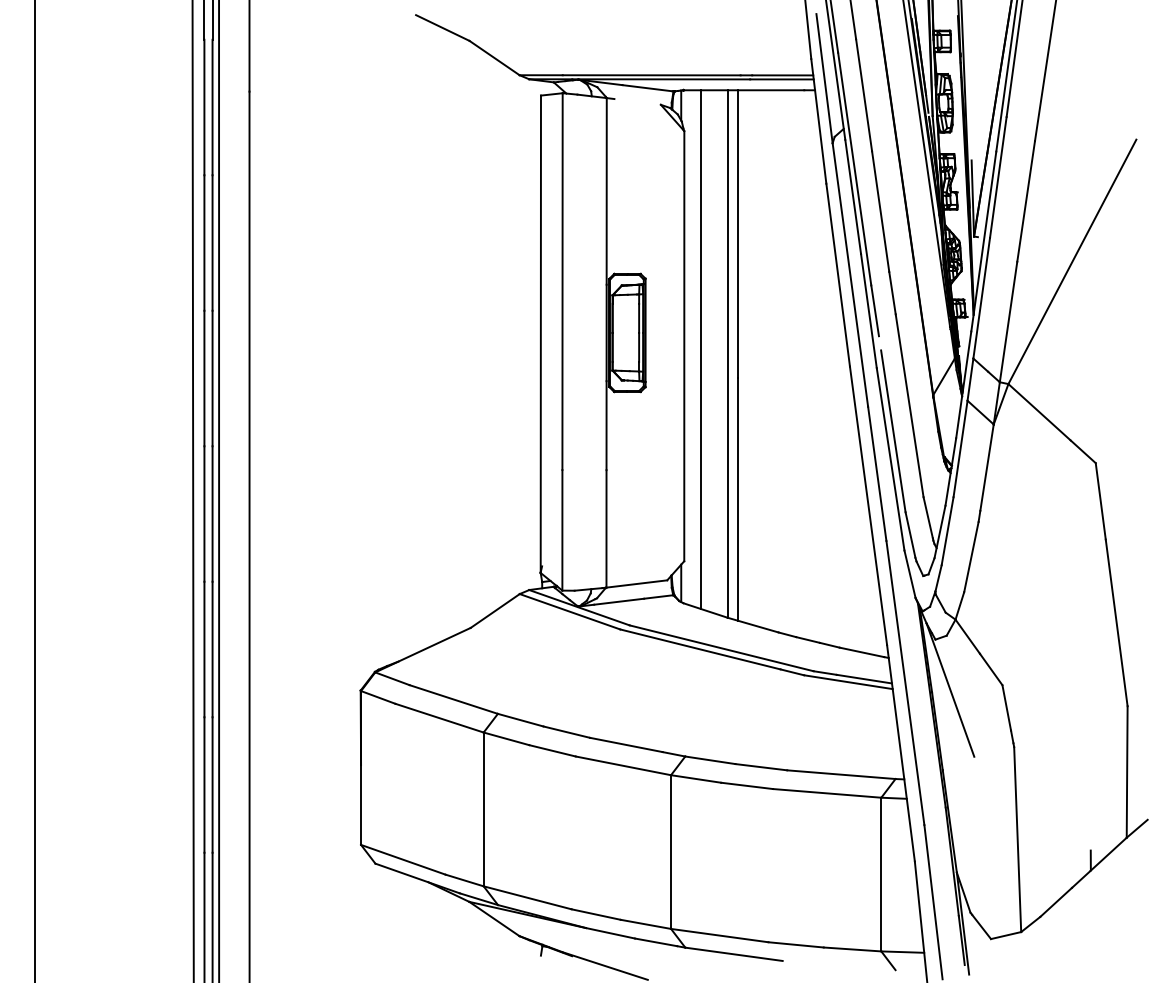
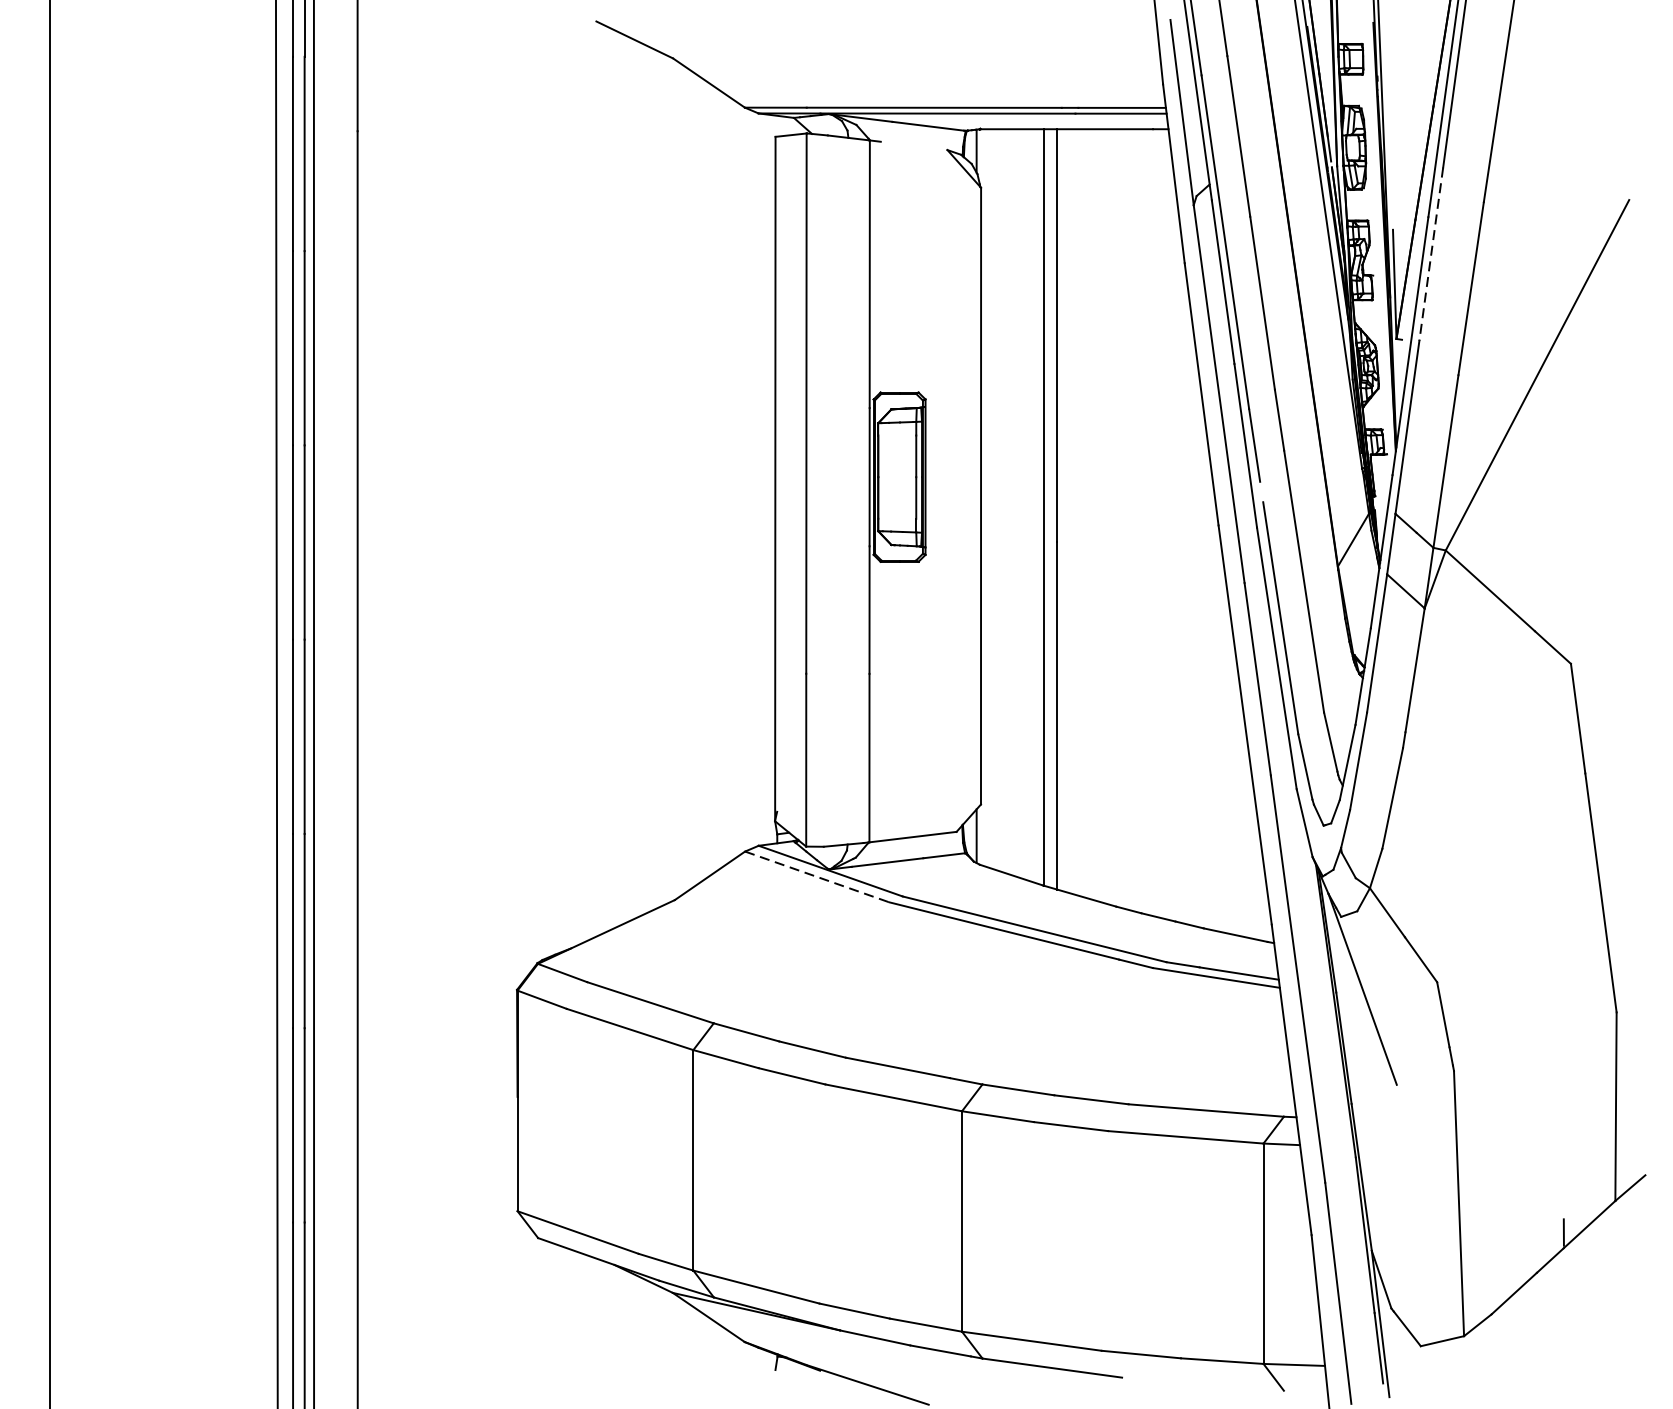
line: (998, 178) -> (1431, 255), solid -> dashed
line: (700, 349) -> (1004, 500), removed
line: (570, 611) -> (817, 876), solid -> dashed

